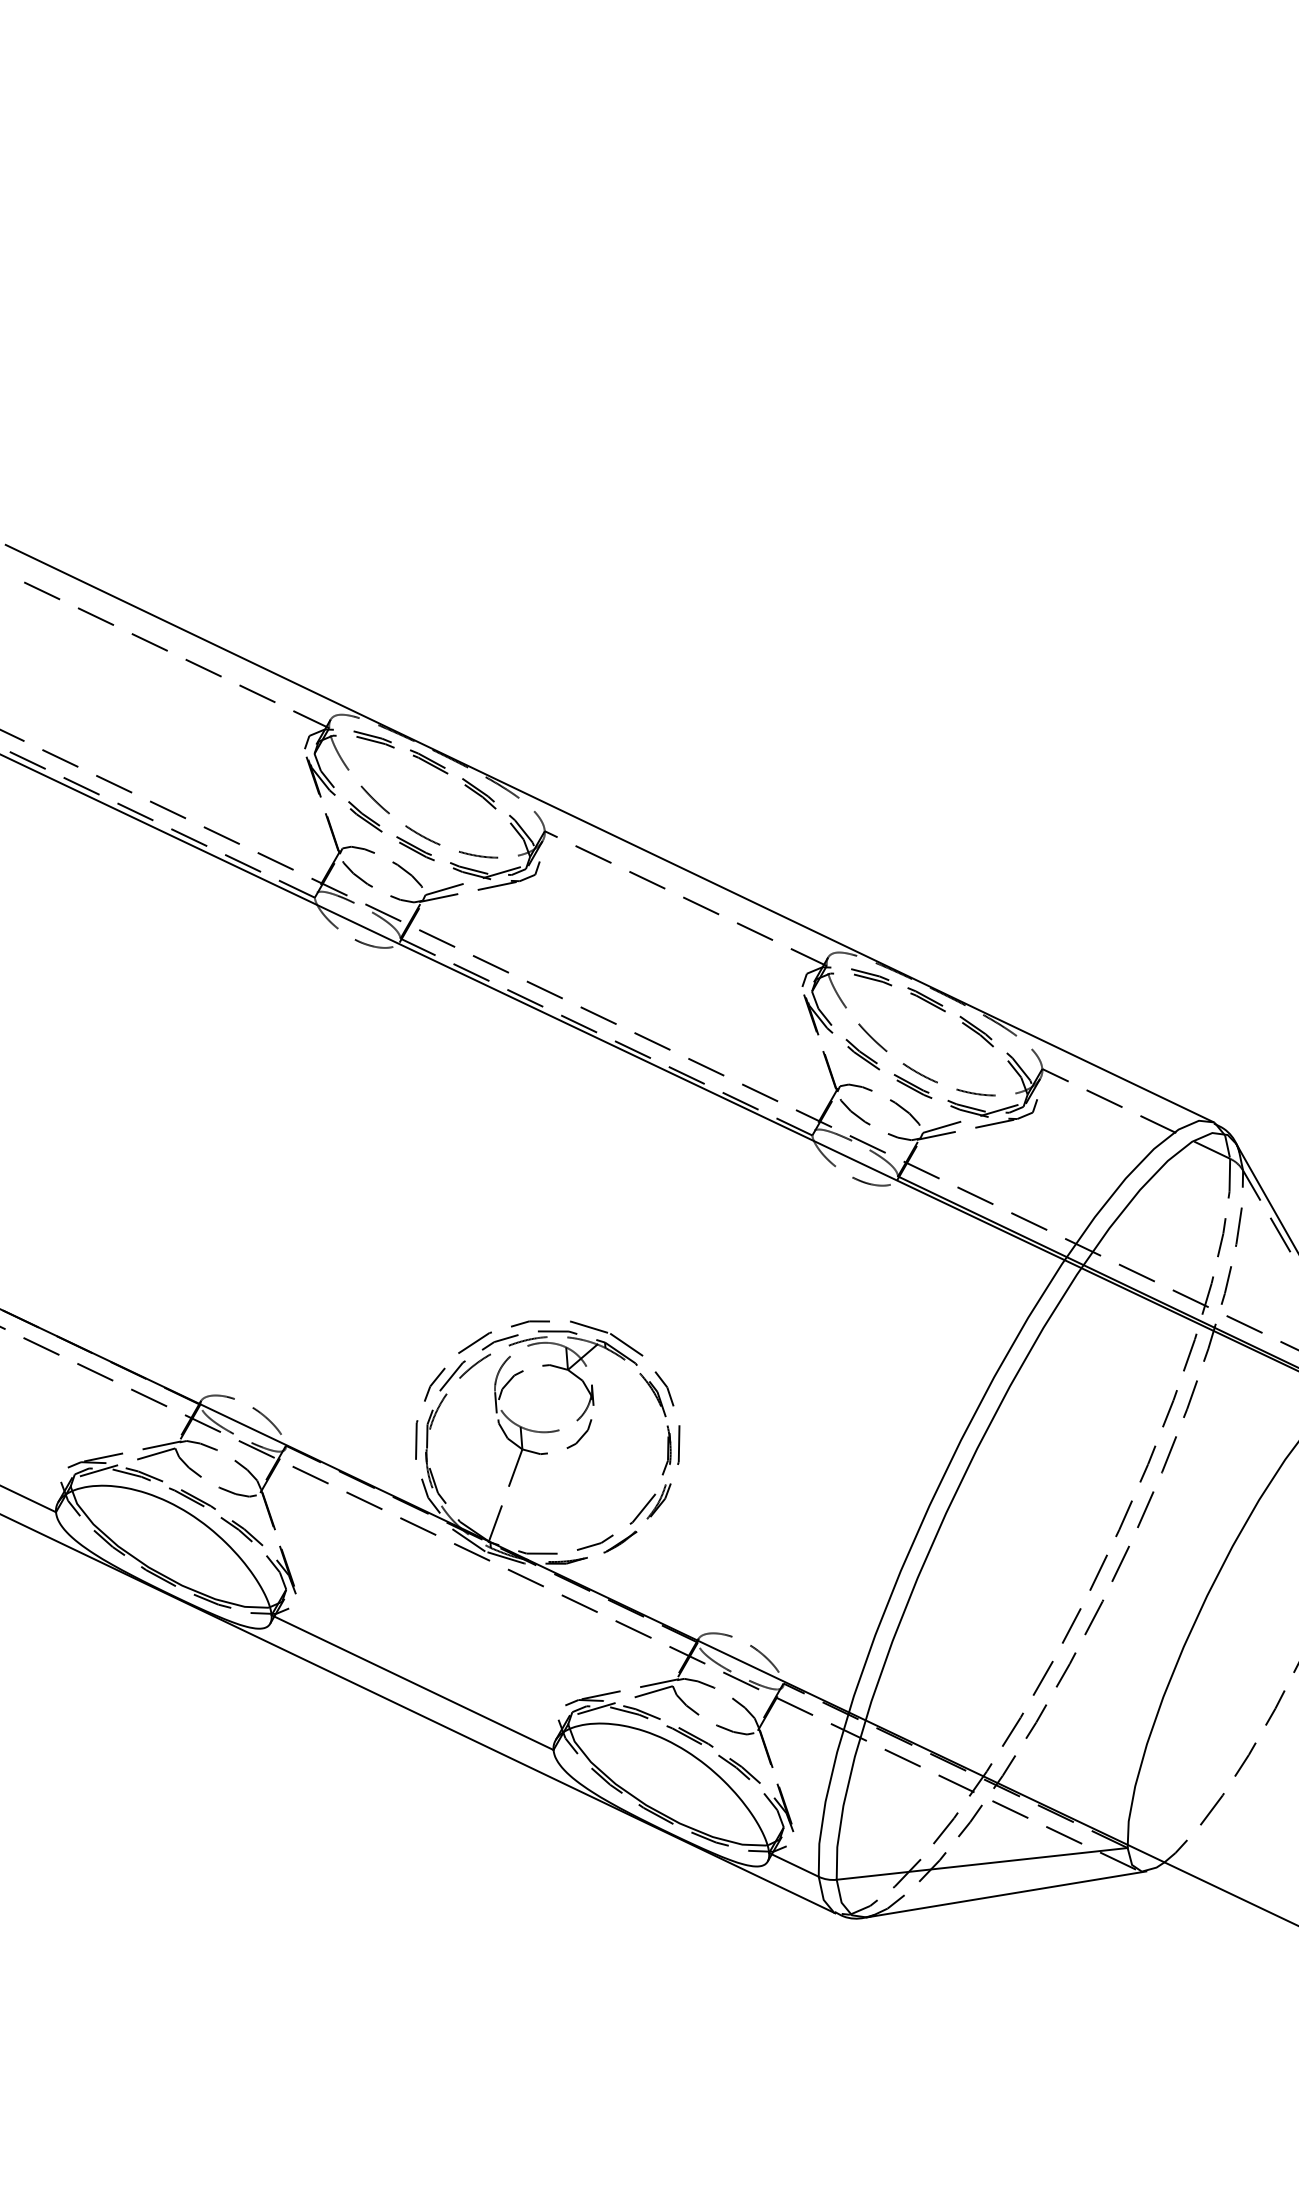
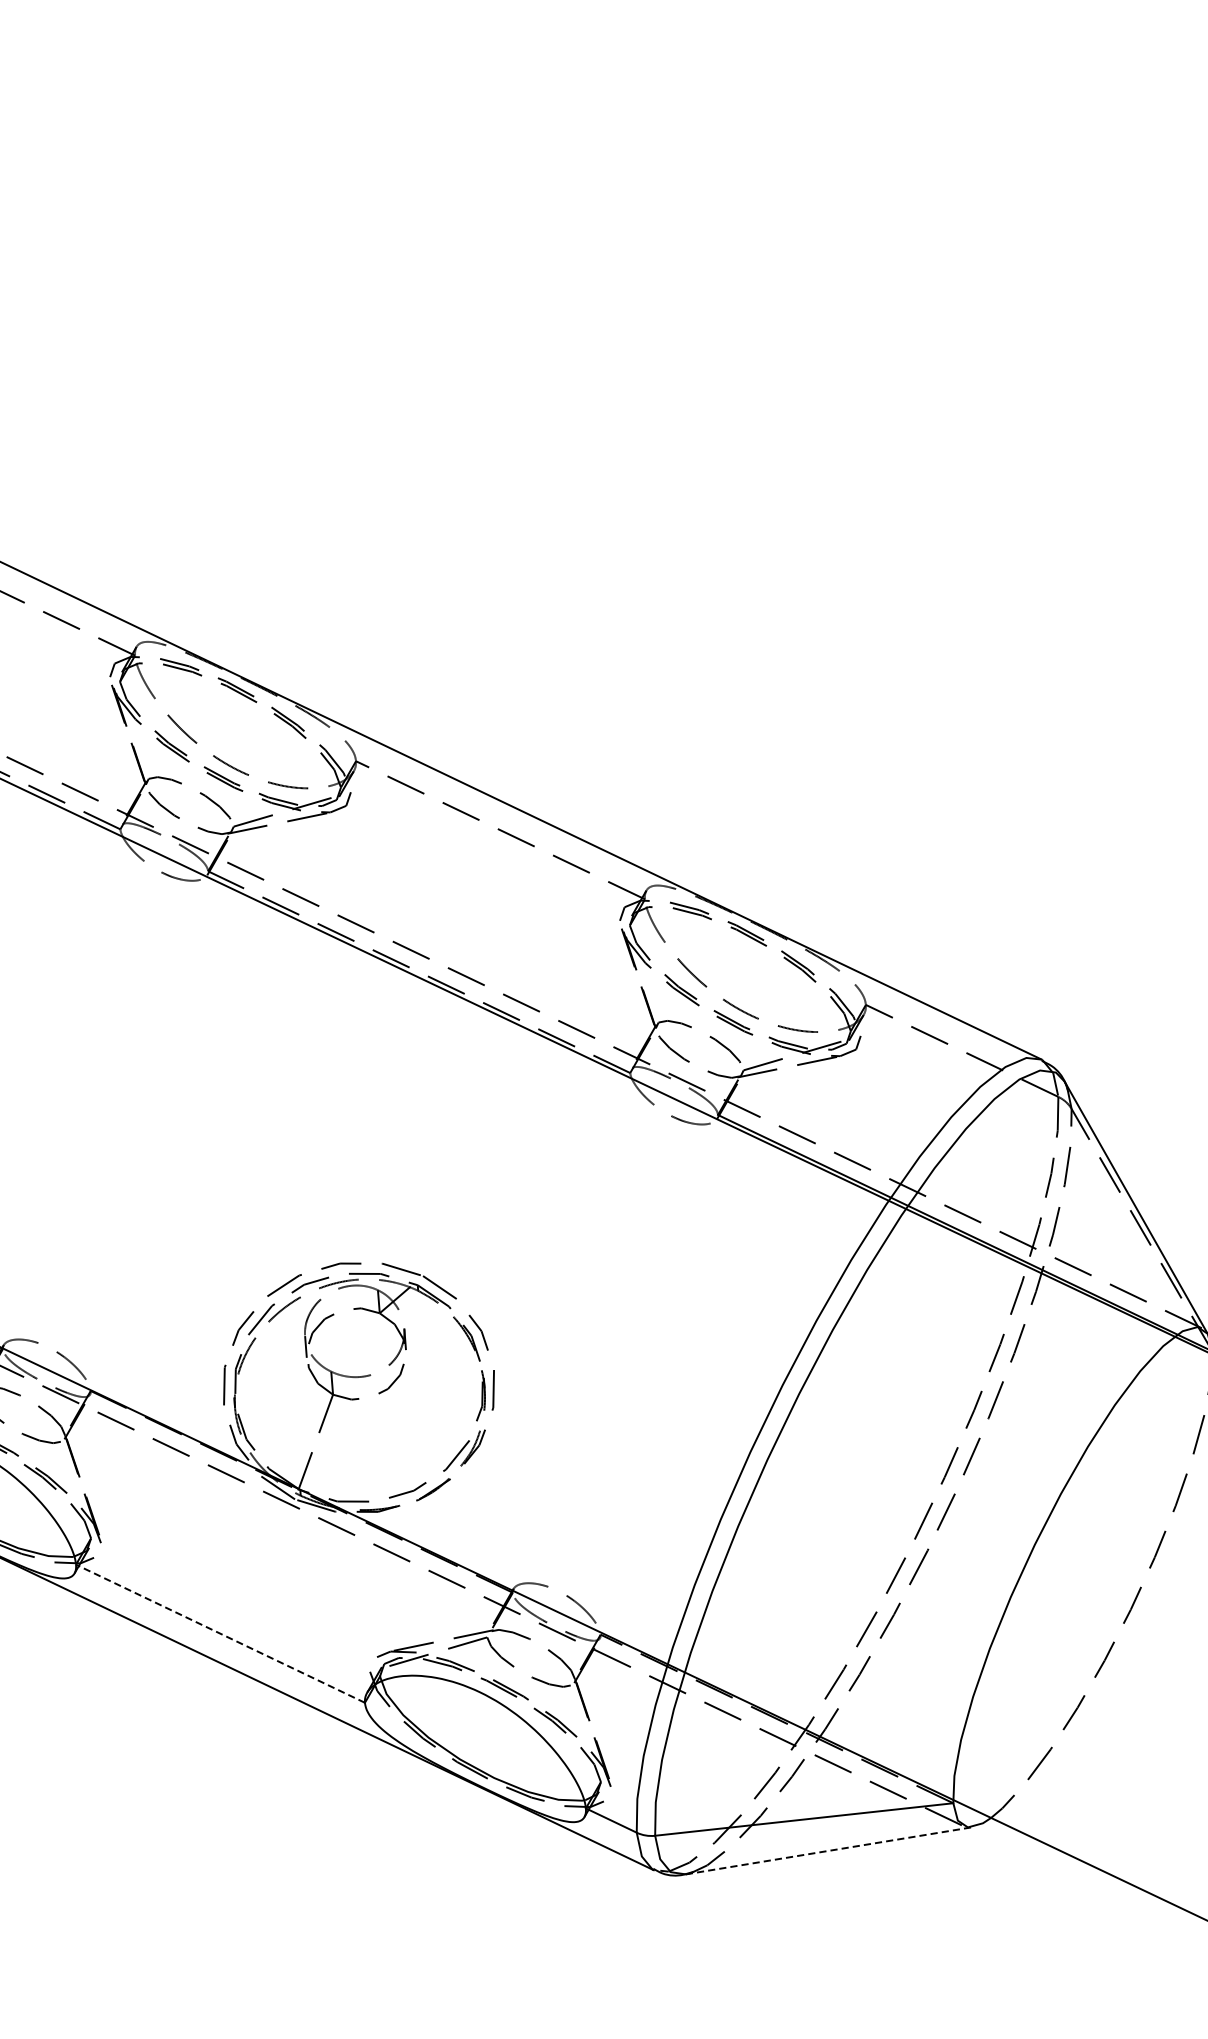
line: (412, 1682) -> (220, 1633), solid -> dashed
line: (1006, 1894) -> (829, 1850), solid -> dashed

